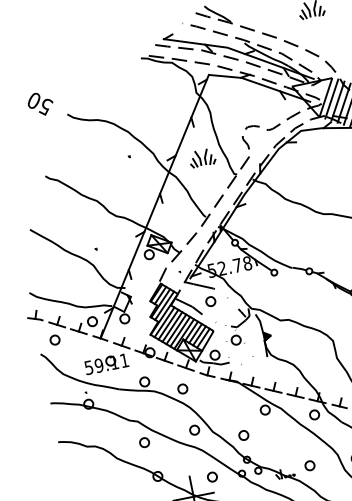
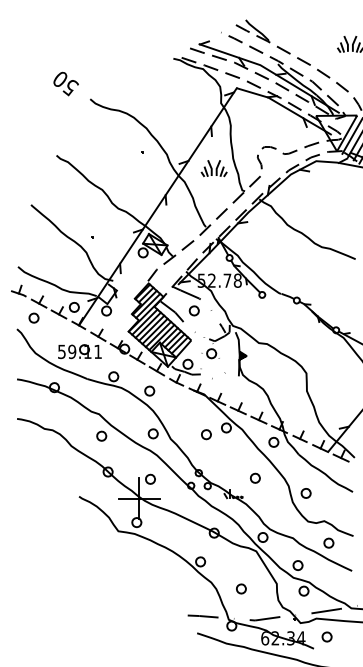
part: (243, 435) -> (206, 434), moved
part: (308, 465) -> (254, 477), moved
part: (212, 476) -> (150, 478), moved

